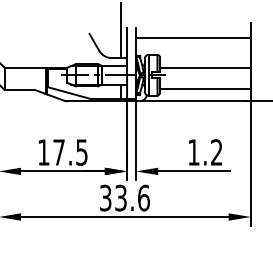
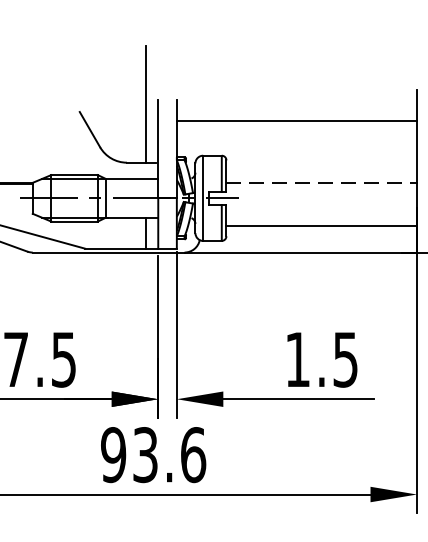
line: (205, 67) -> (322, 182), solid -> dashed
text: (216, 152) -> (345, 359), 1.2 -> 1.5
text: (105, 197) -> (113, 453), 33.6 -> 93.6

